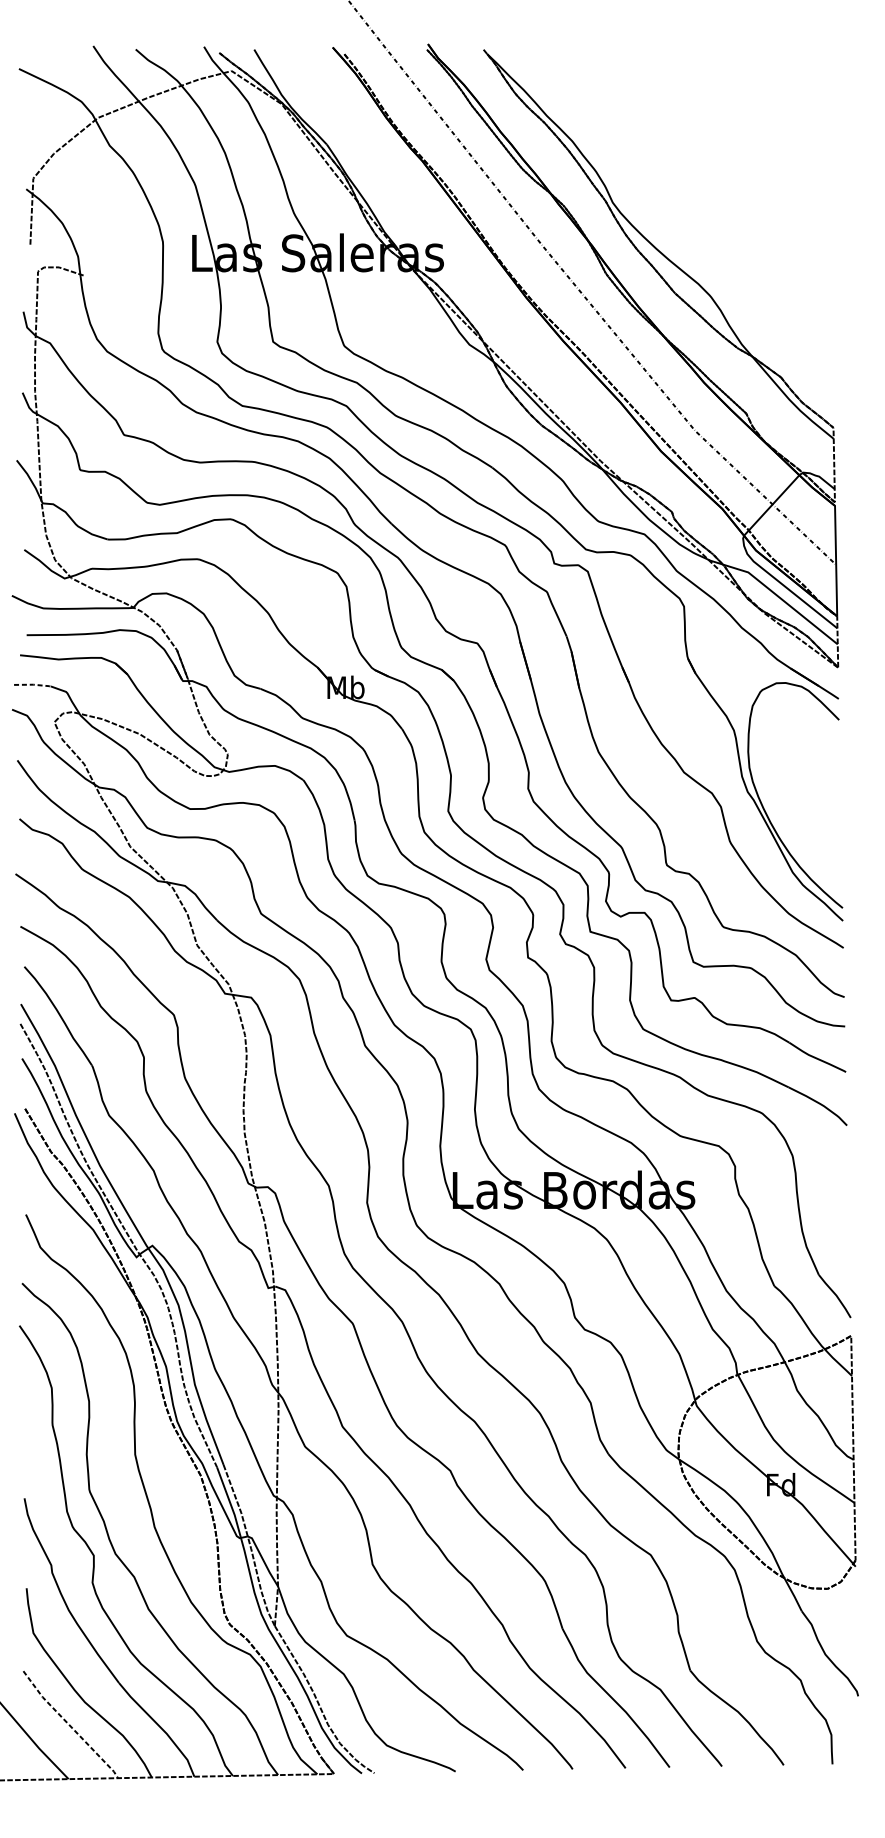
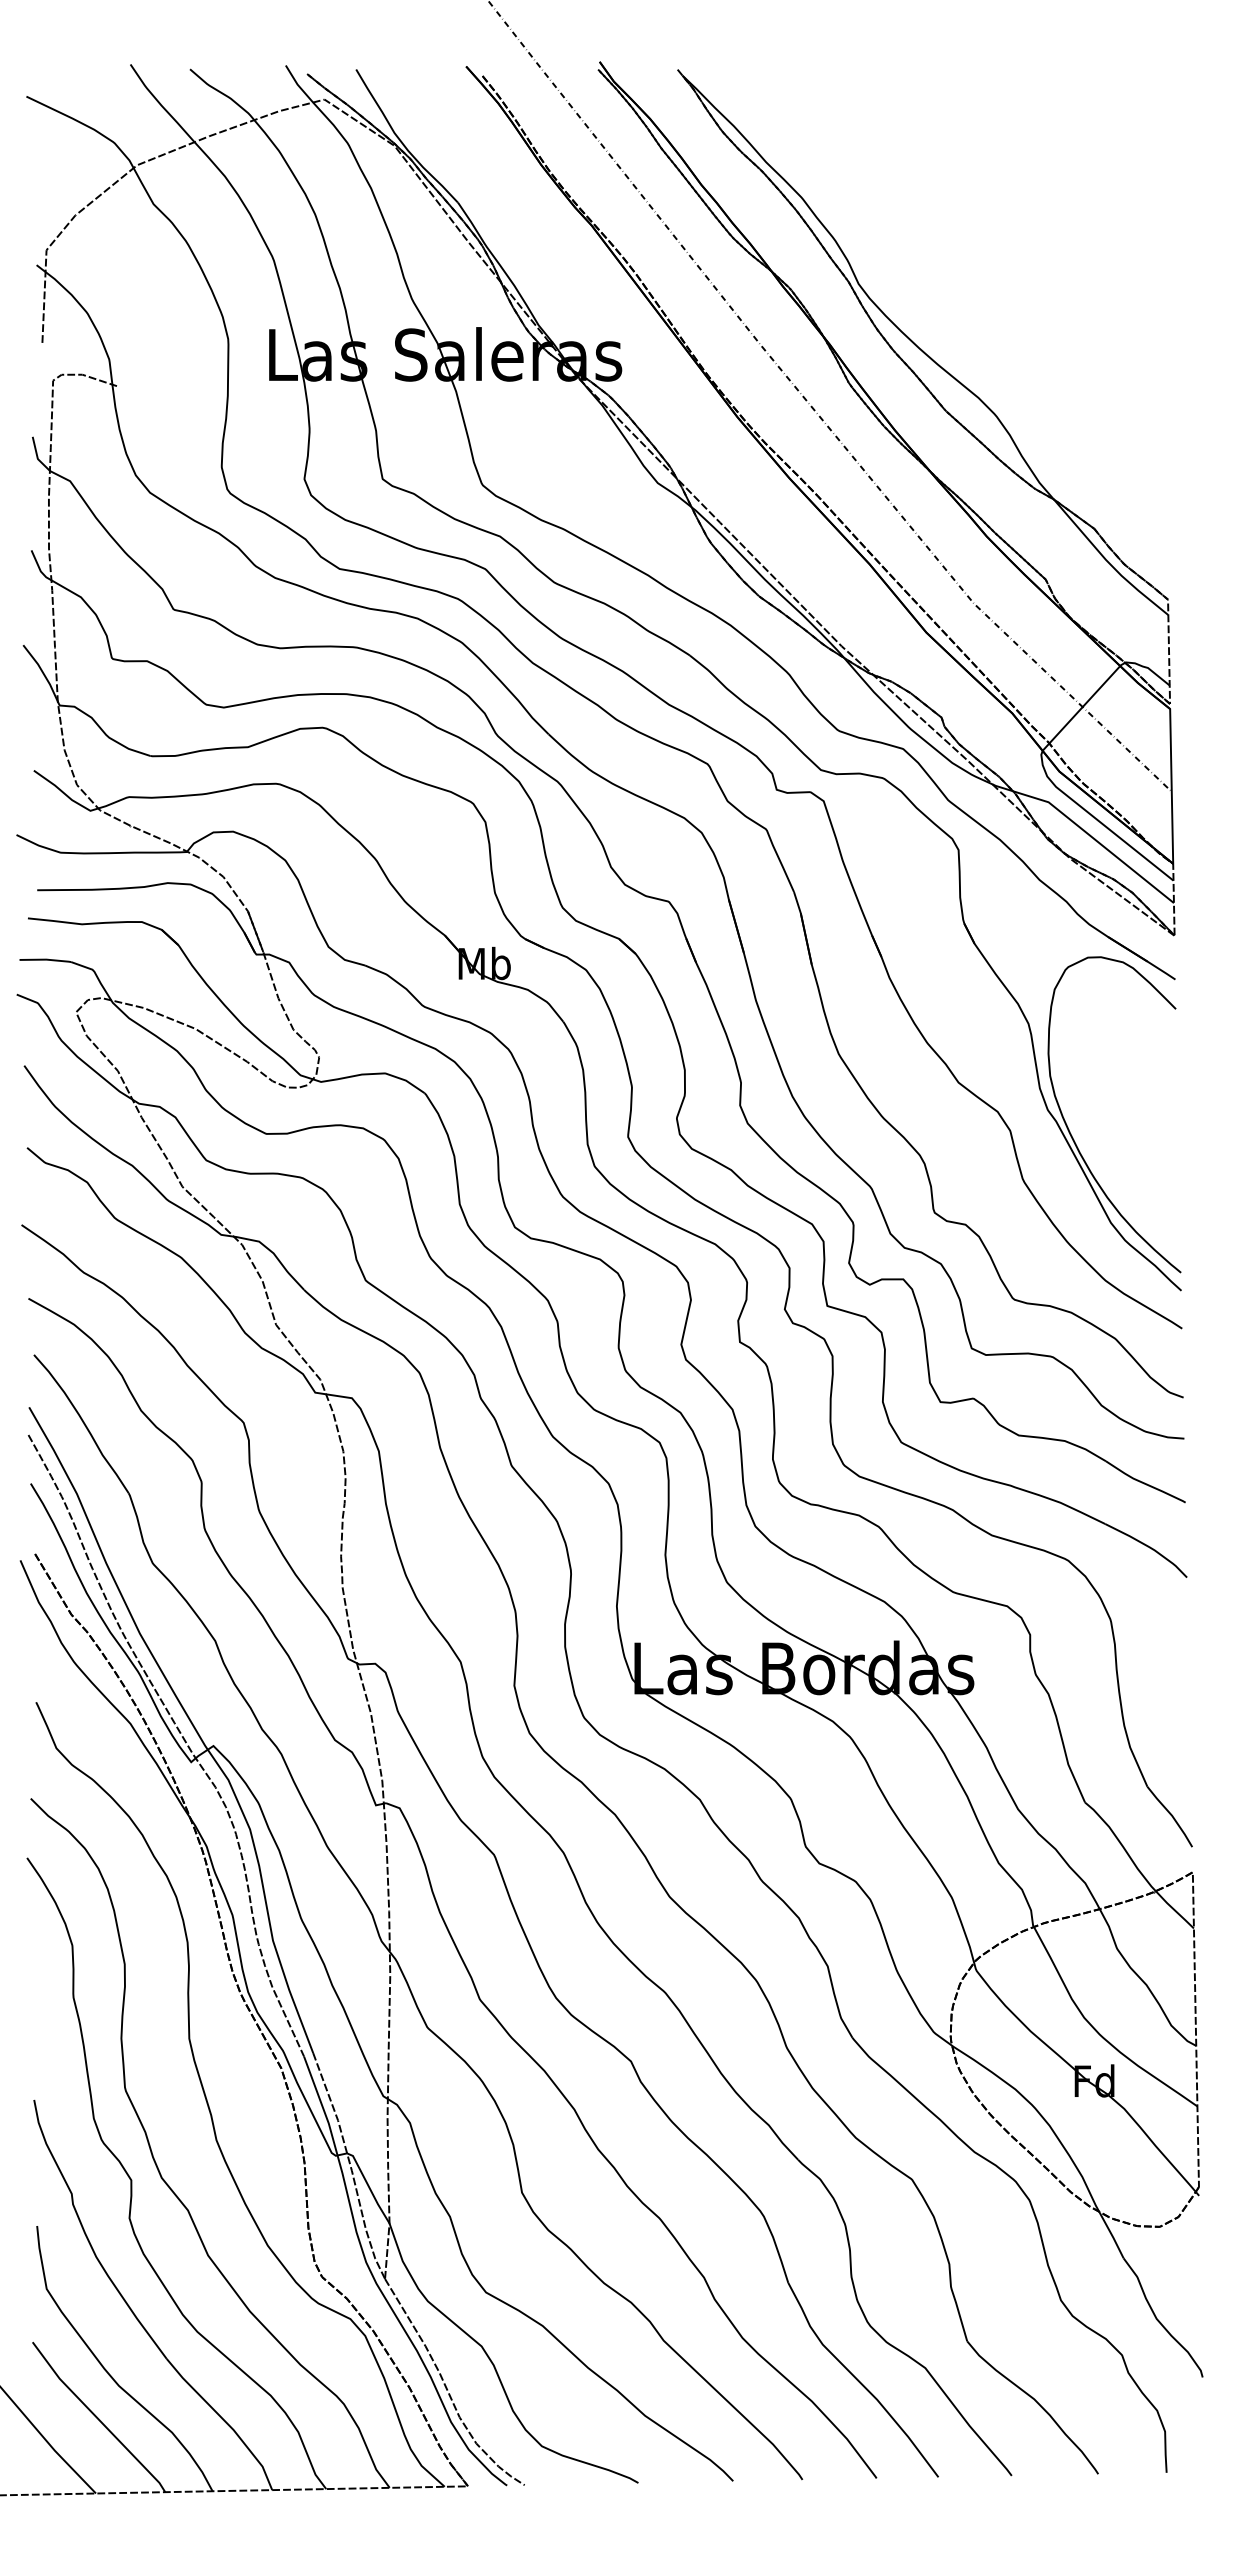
line: (33, 684) -> (46, 959), dashed -> solid
line: (69, 1725) -> (97, 2418), dashed -> solid

